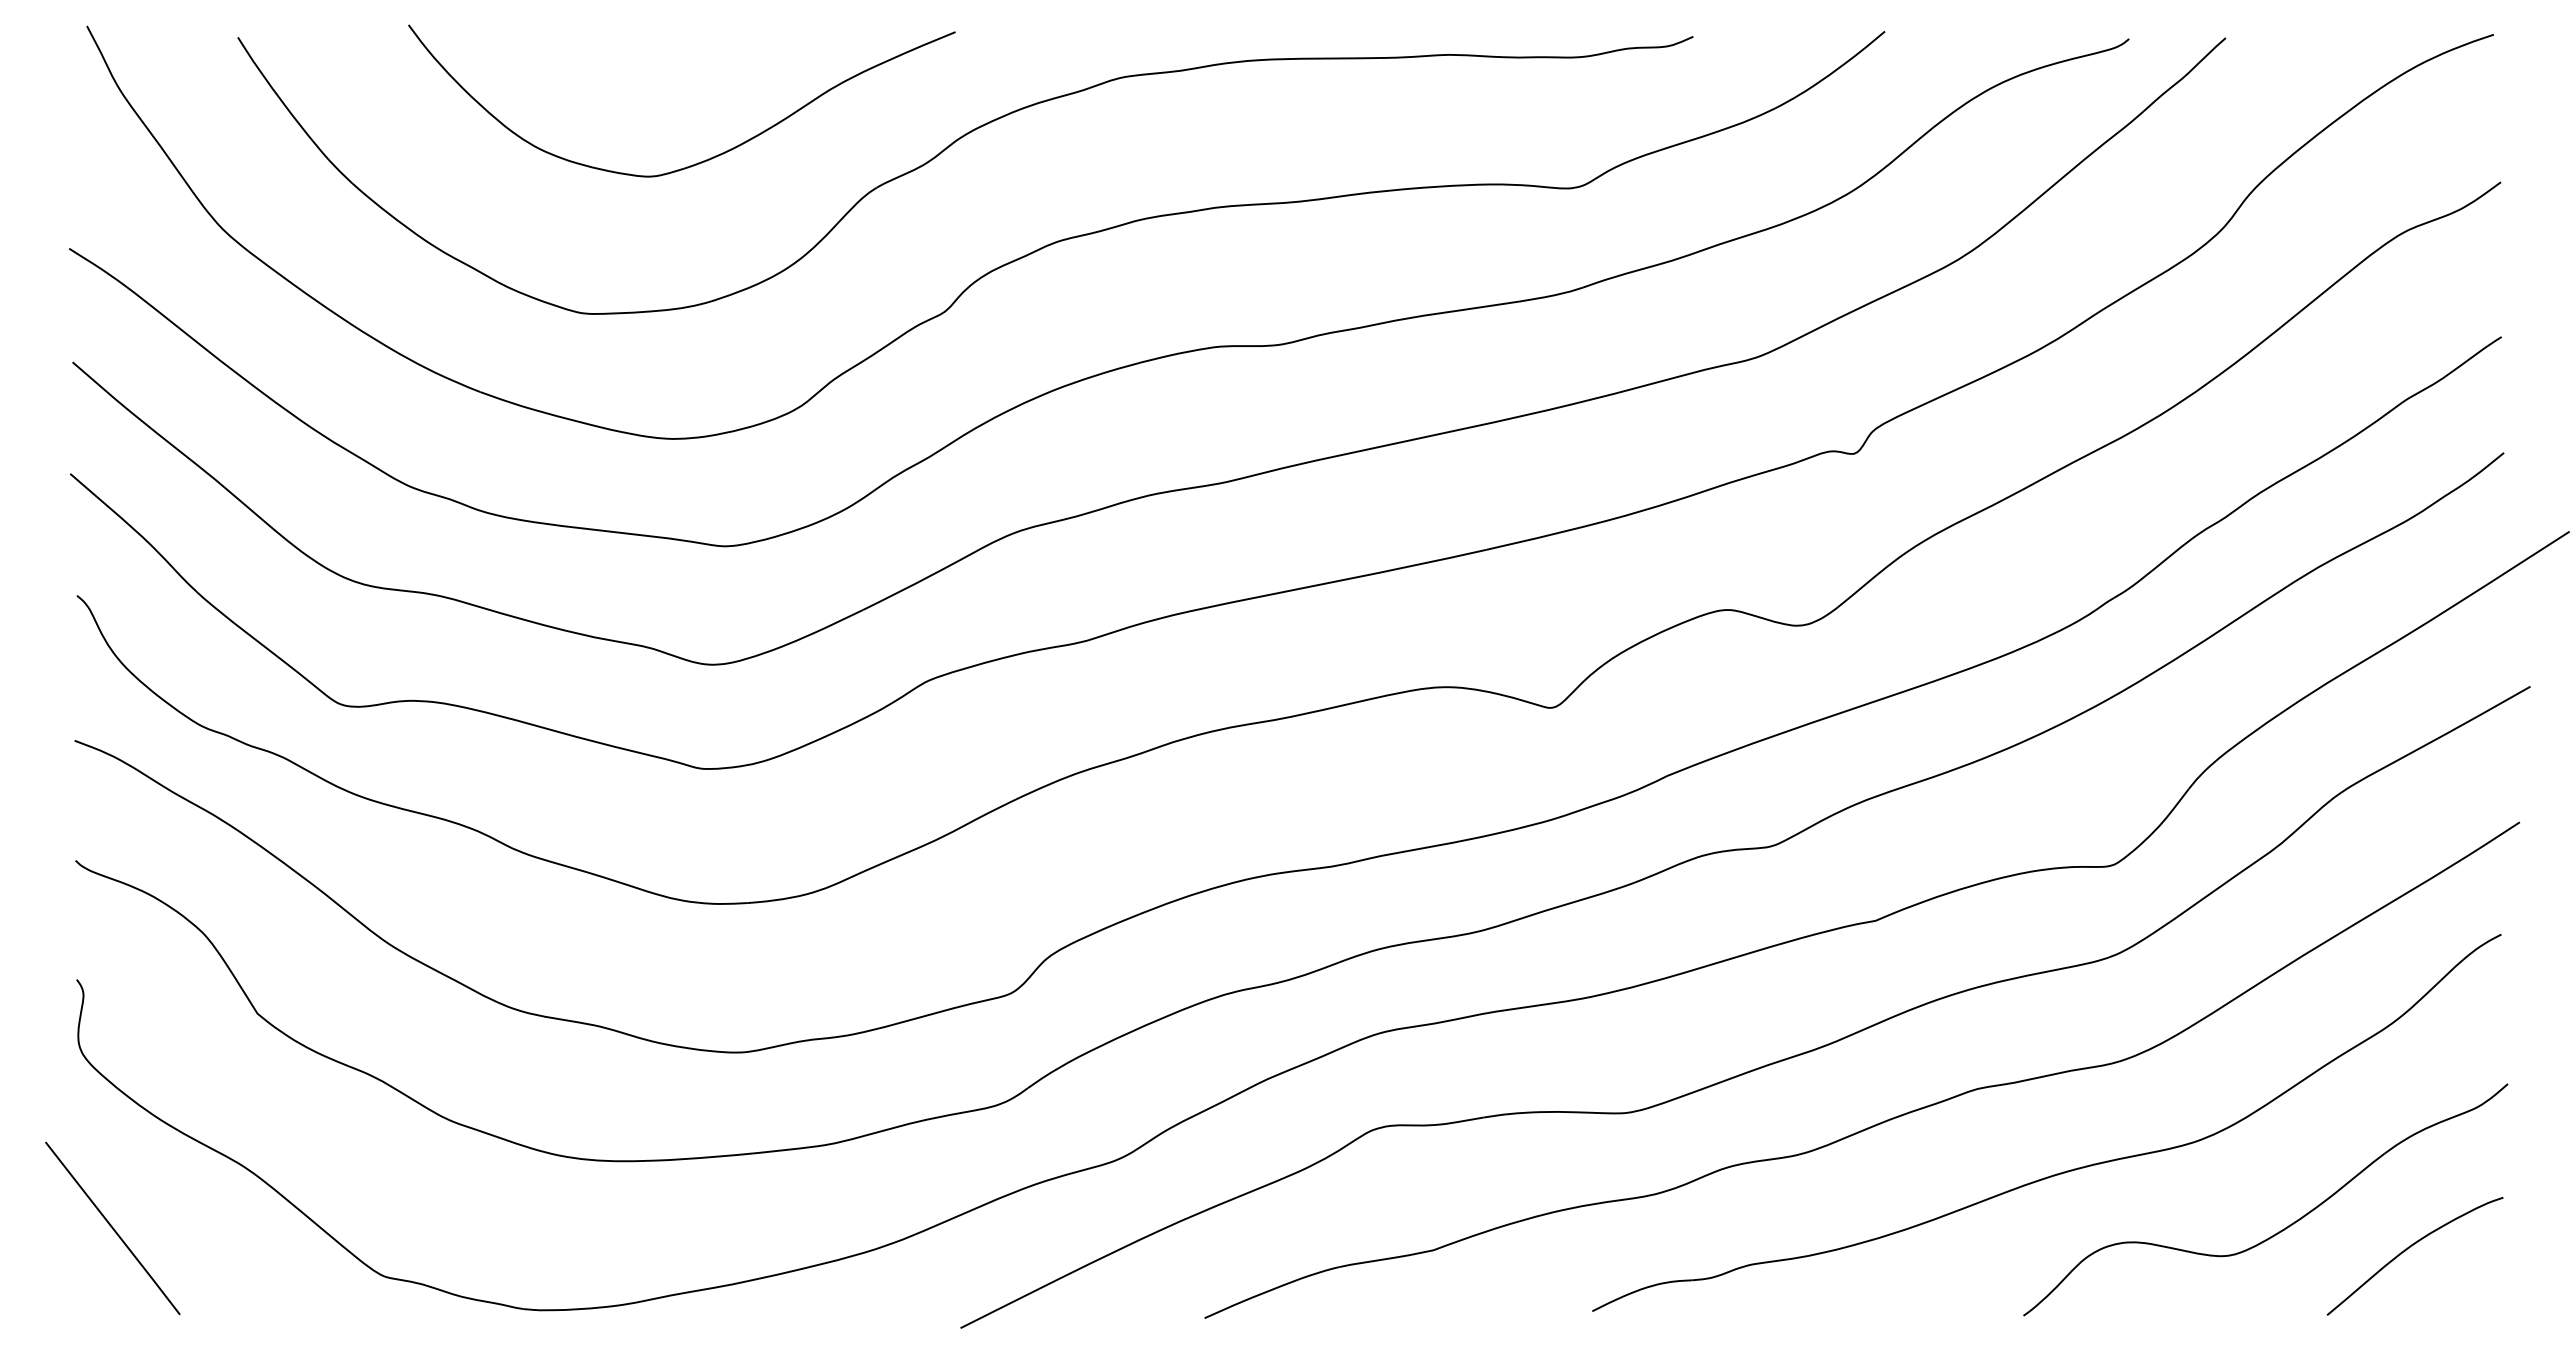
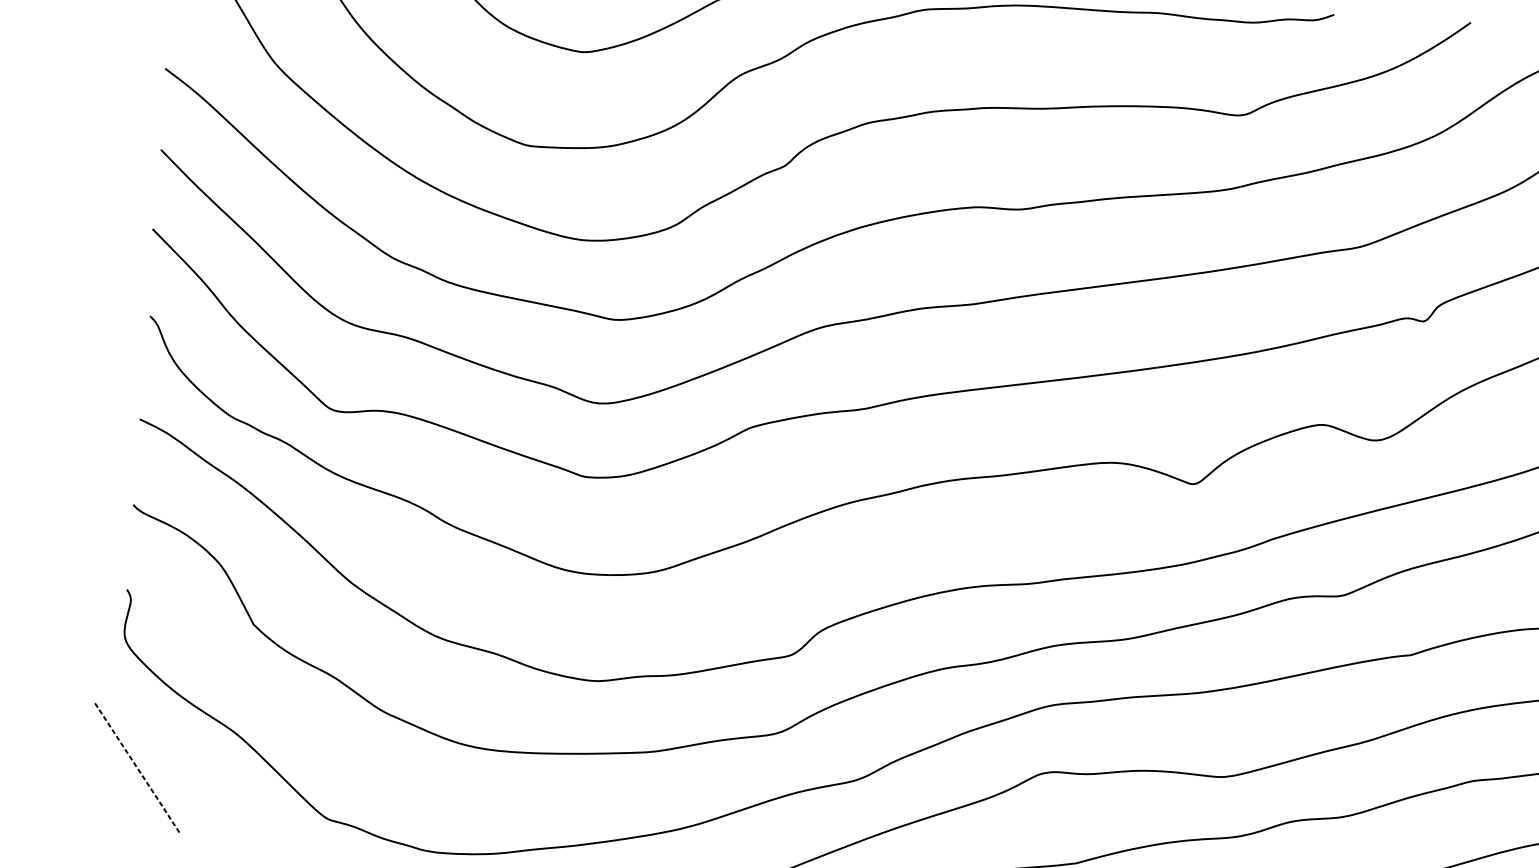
line: (112, 1228) -> (137, 768), solid -> dashed

